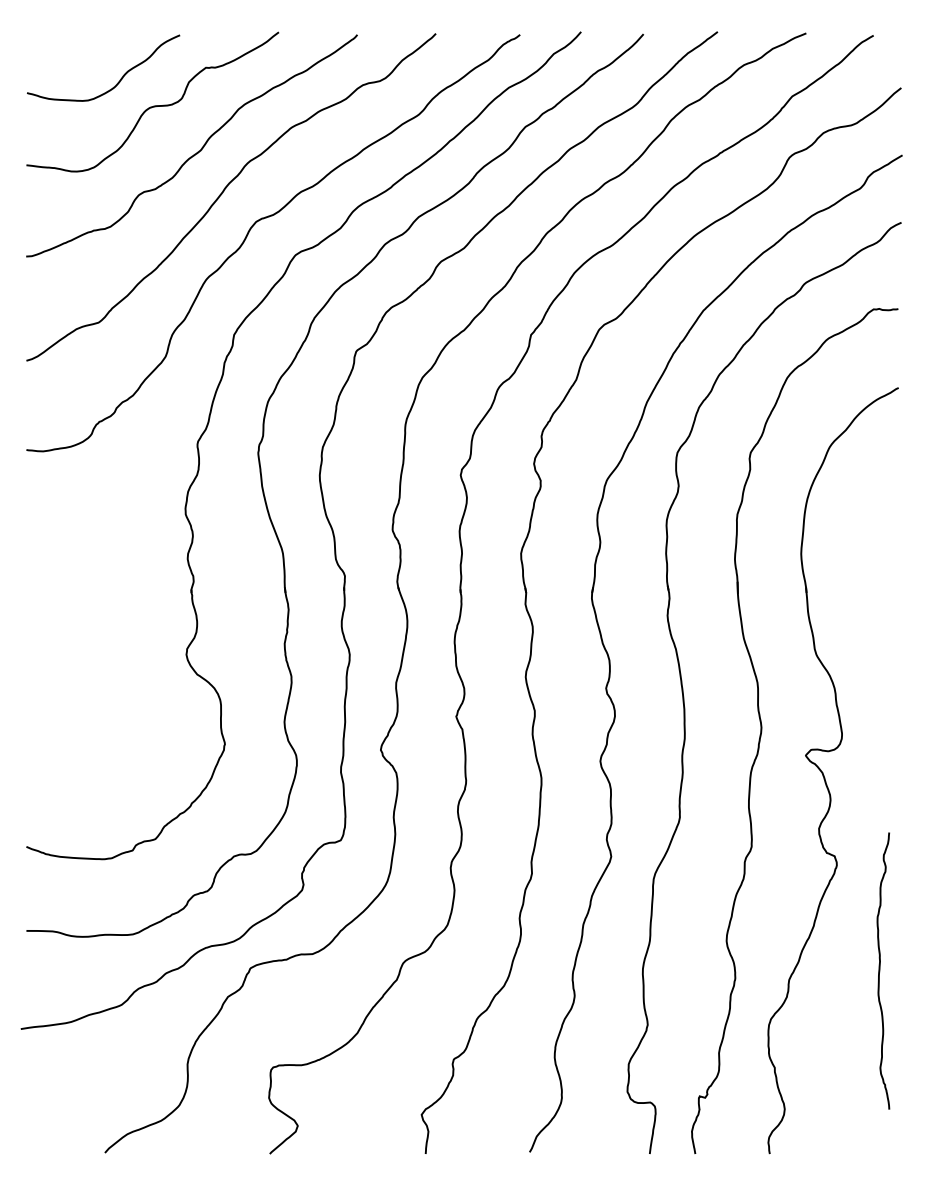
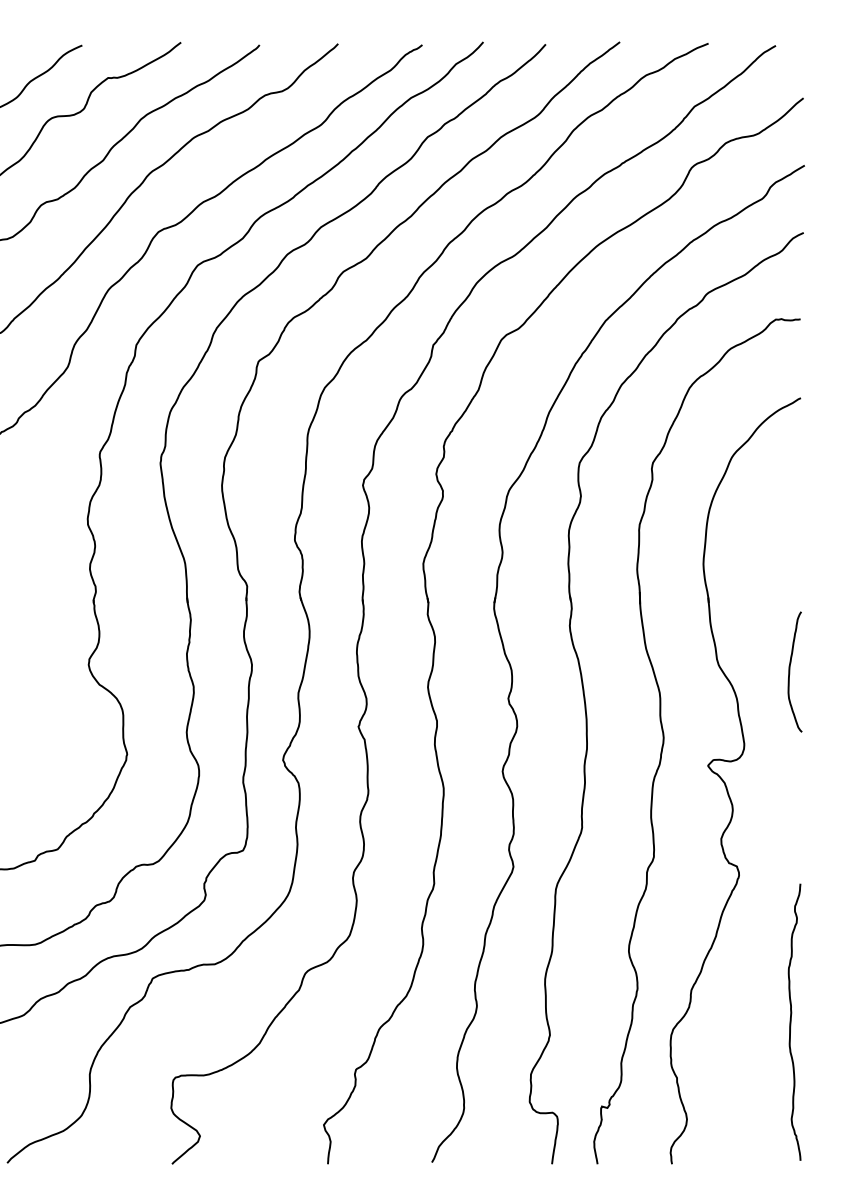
curve: (888, 658) -> (790, 668), added
curve: (880, 970) -> (791, 1021), moved

